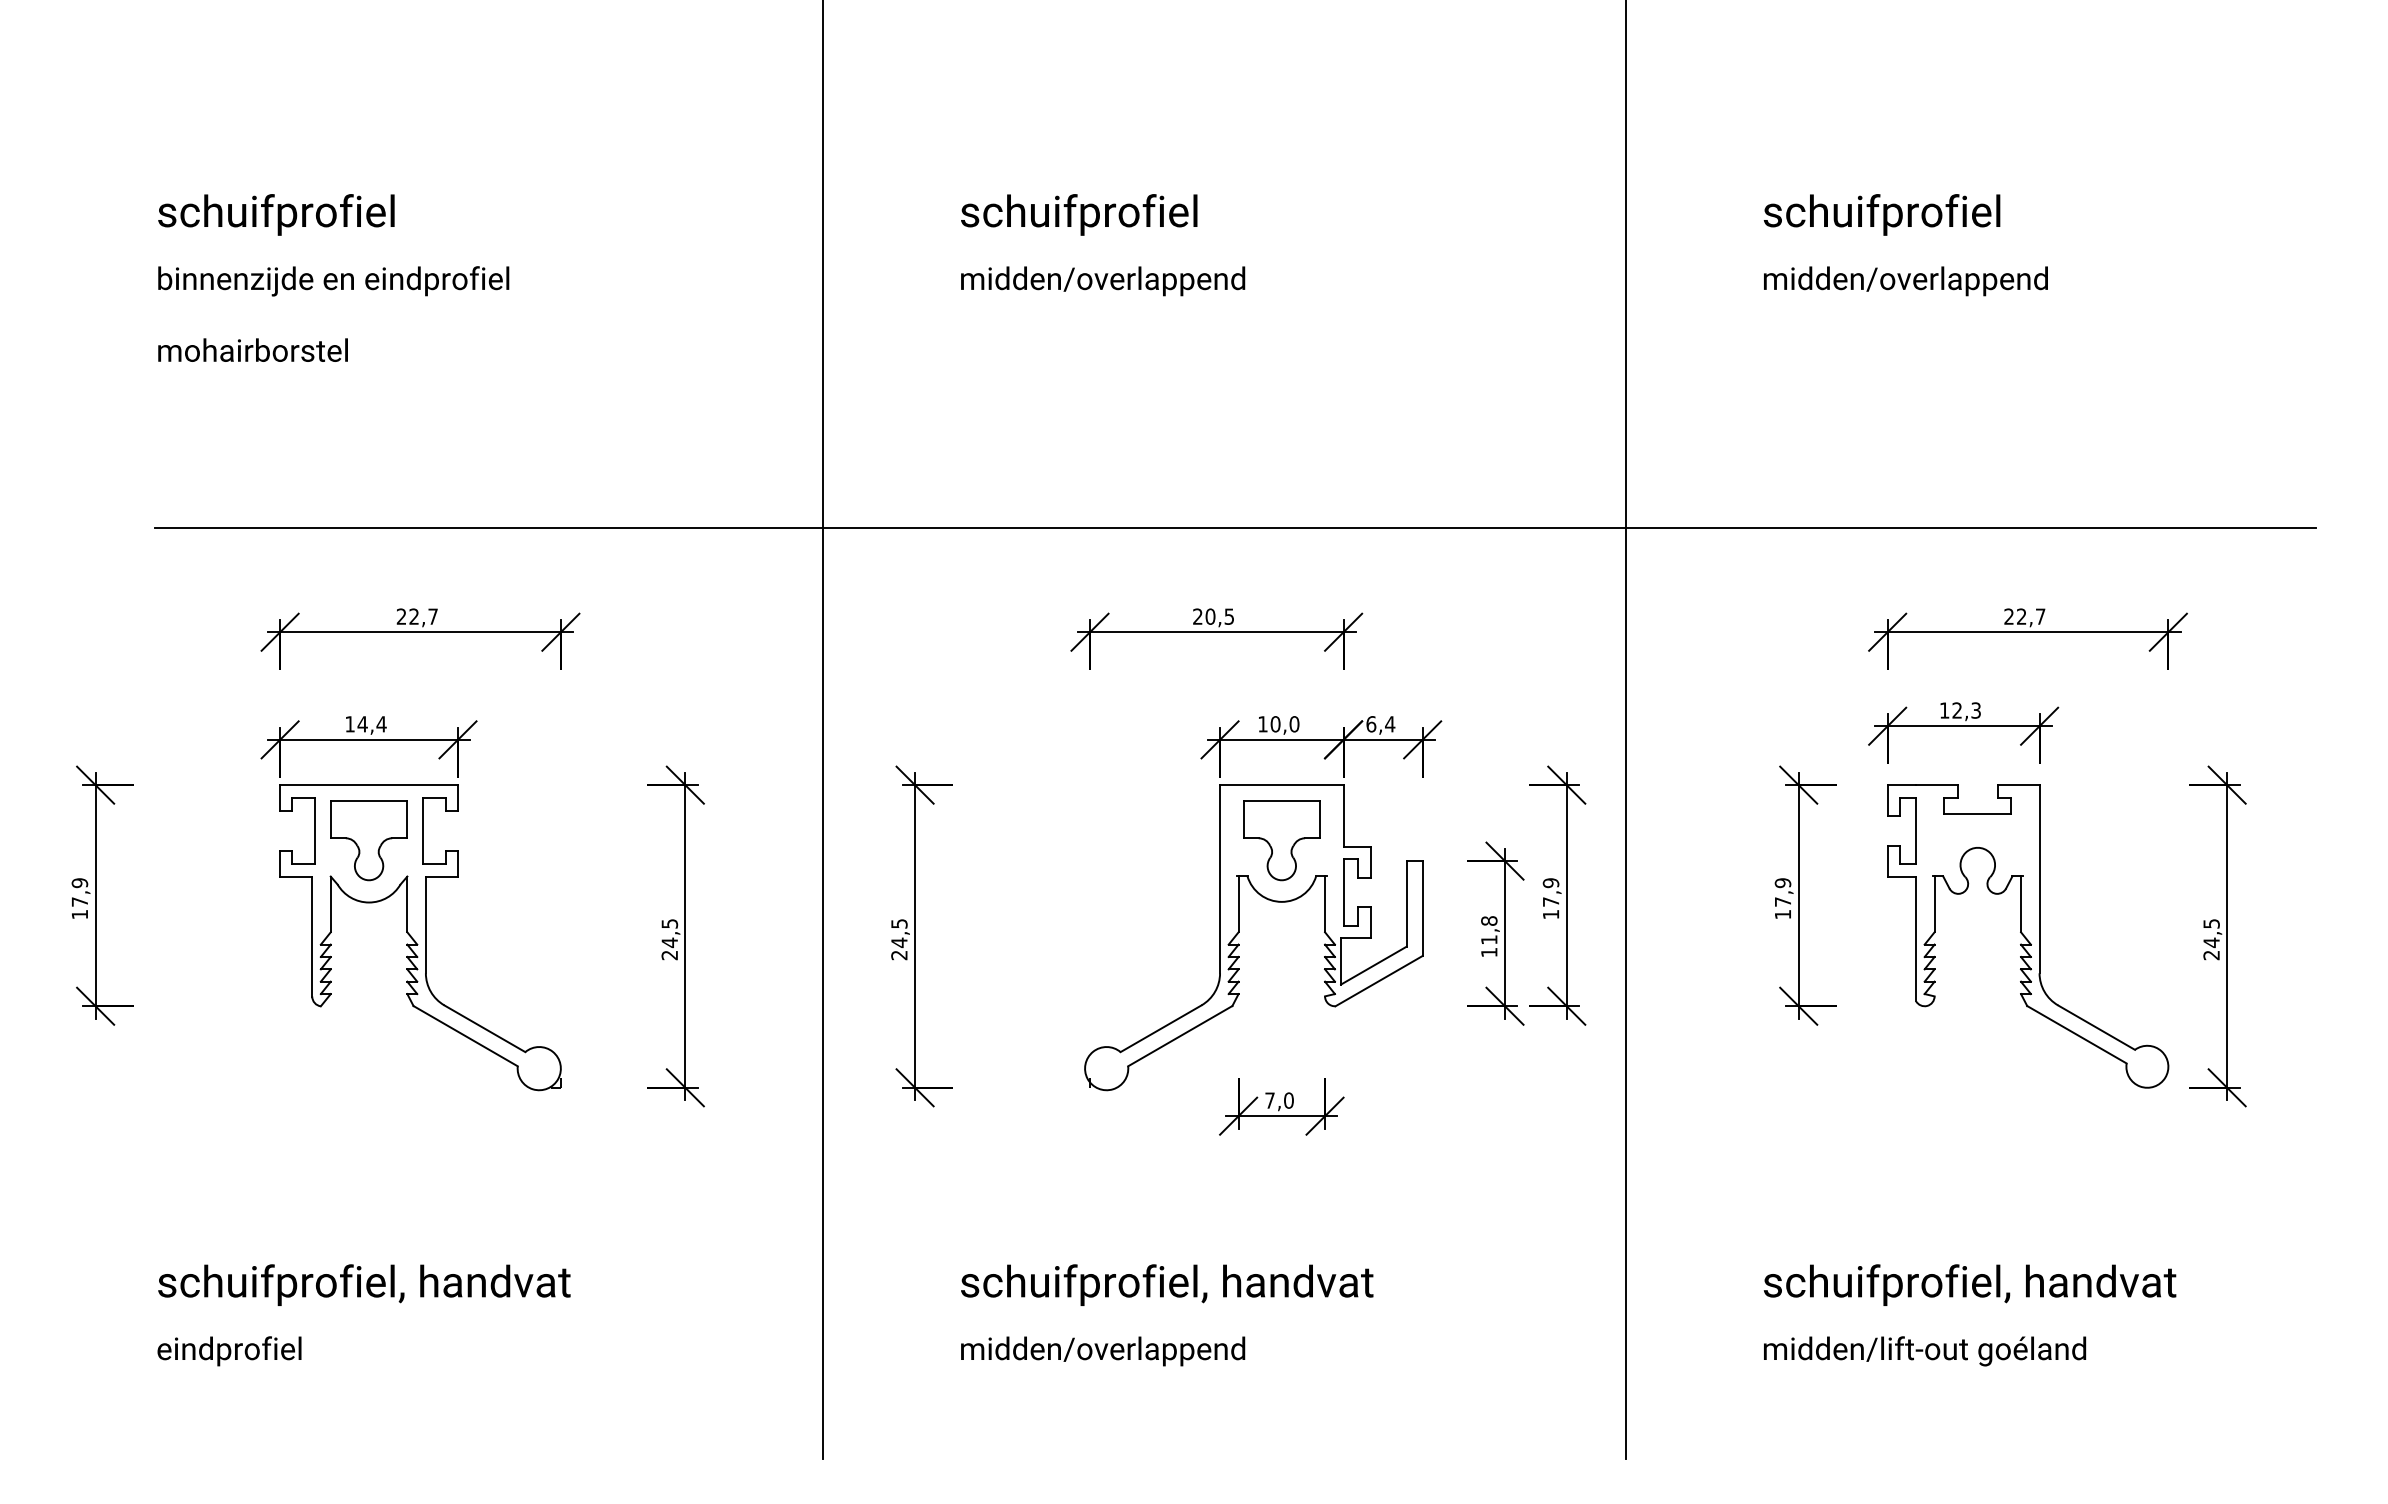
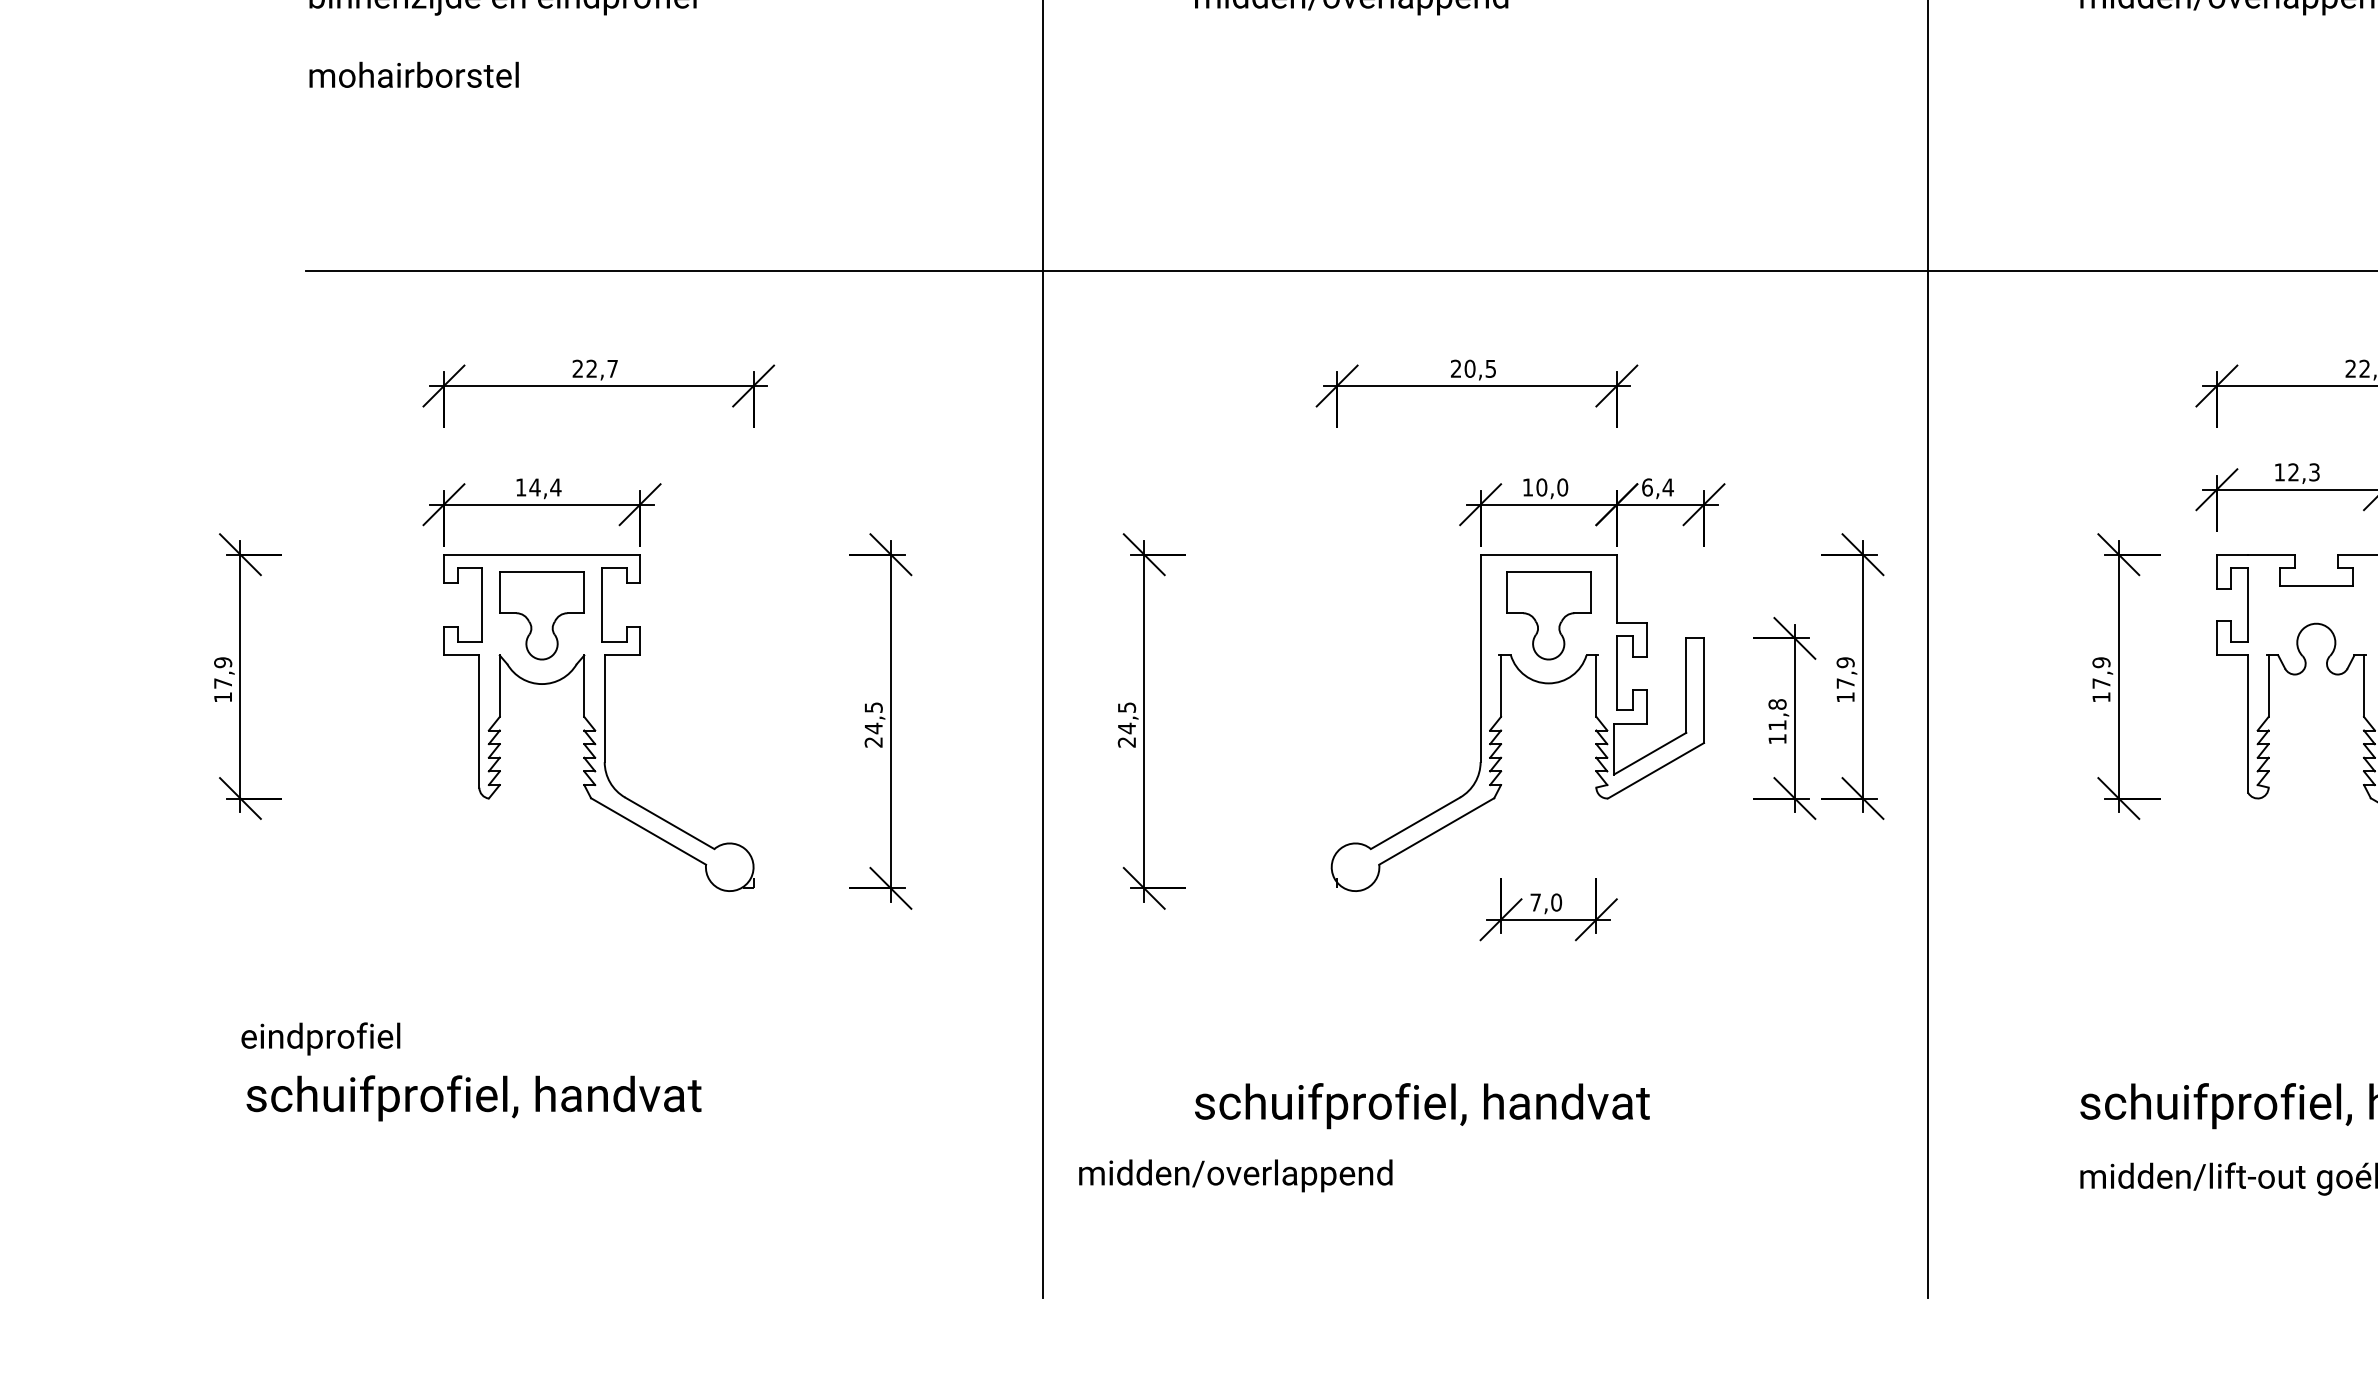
text: (364, 1284) -> (474, 1097), moved
text: (229, 1351) -> (320, 1039), moved
text: (1103, 1351) -> (1236, 1175), moved

